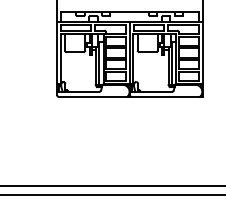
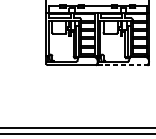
line: (166, 96) -> (123, 64), solid -> dashed

